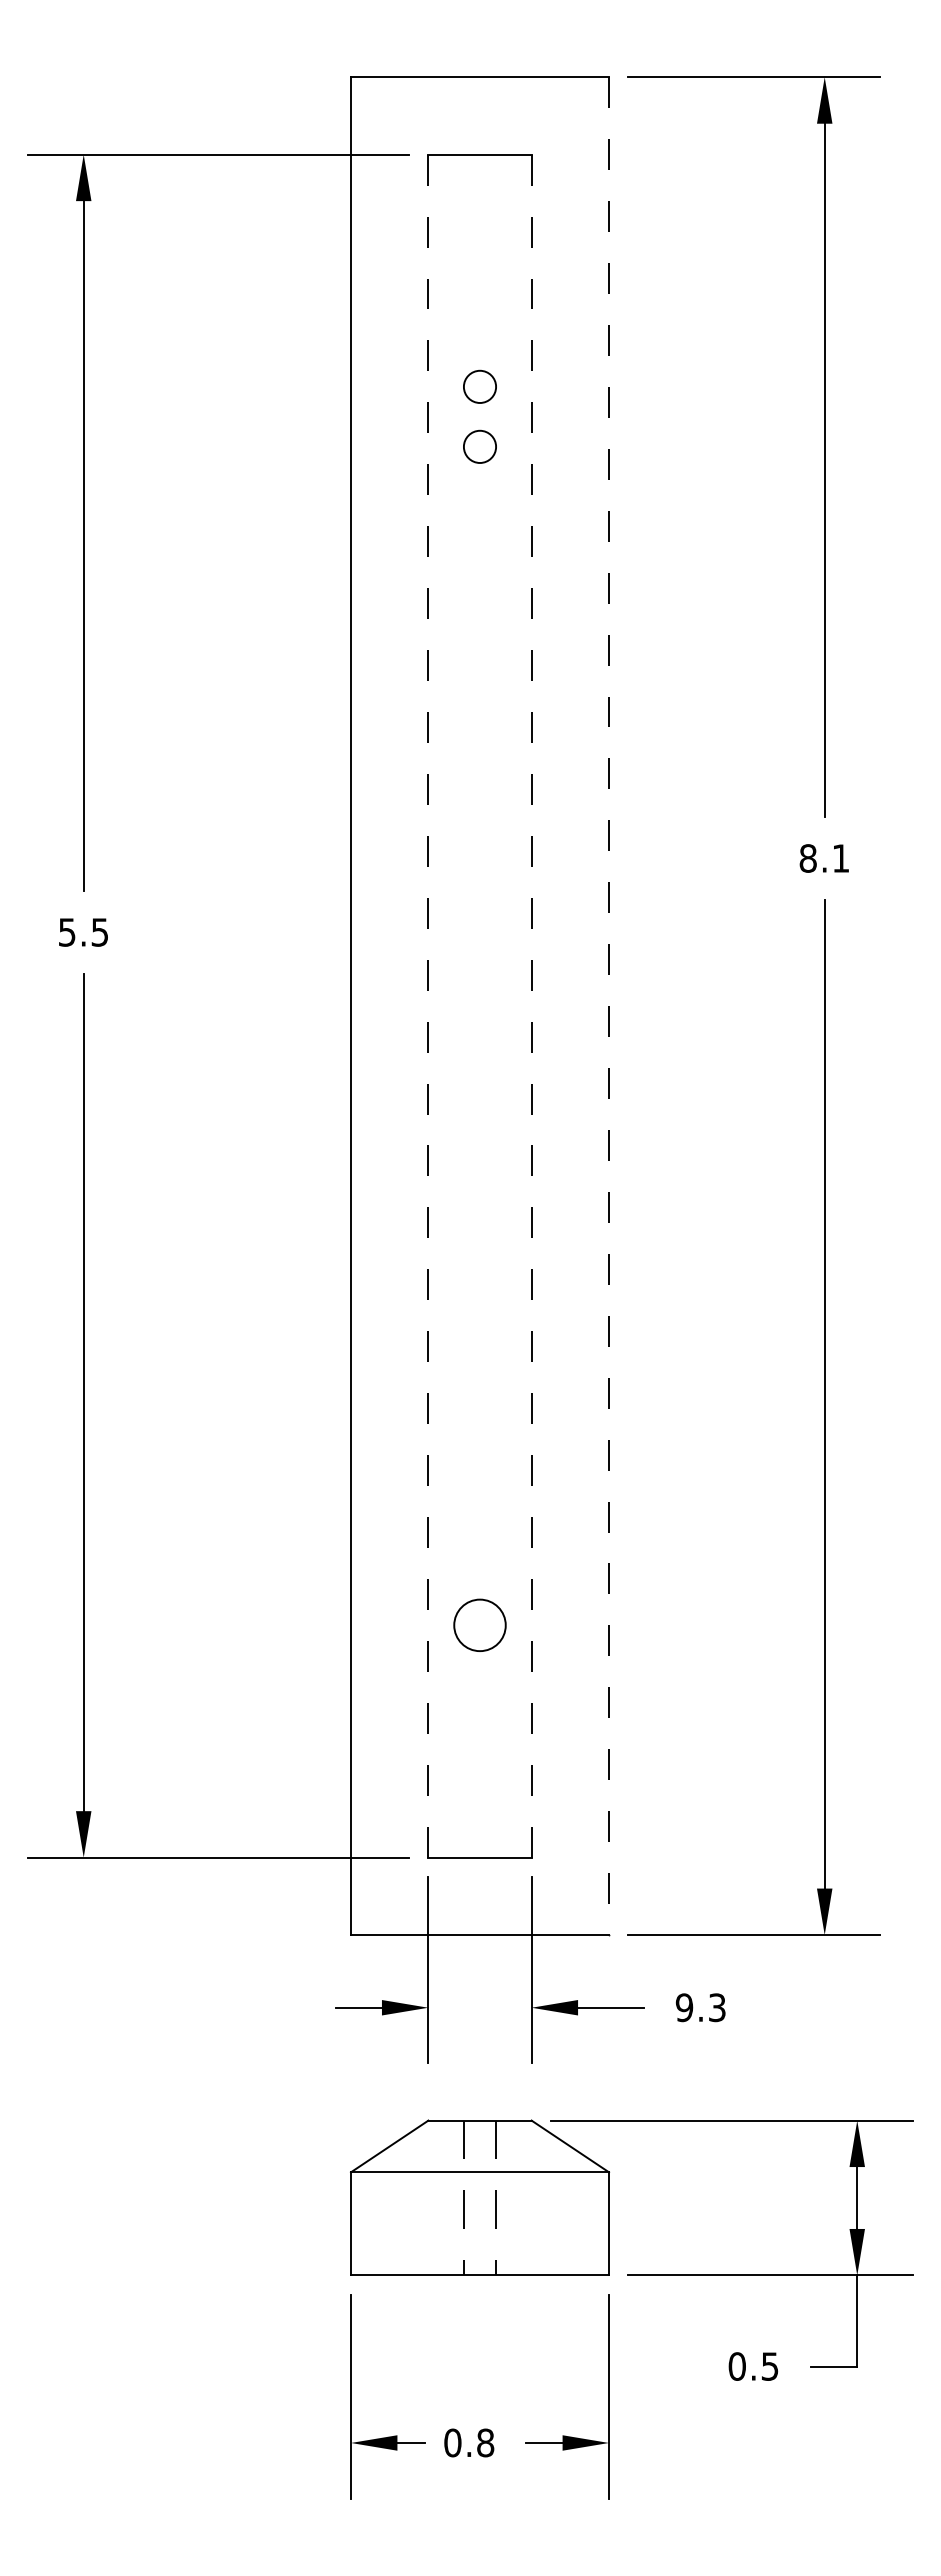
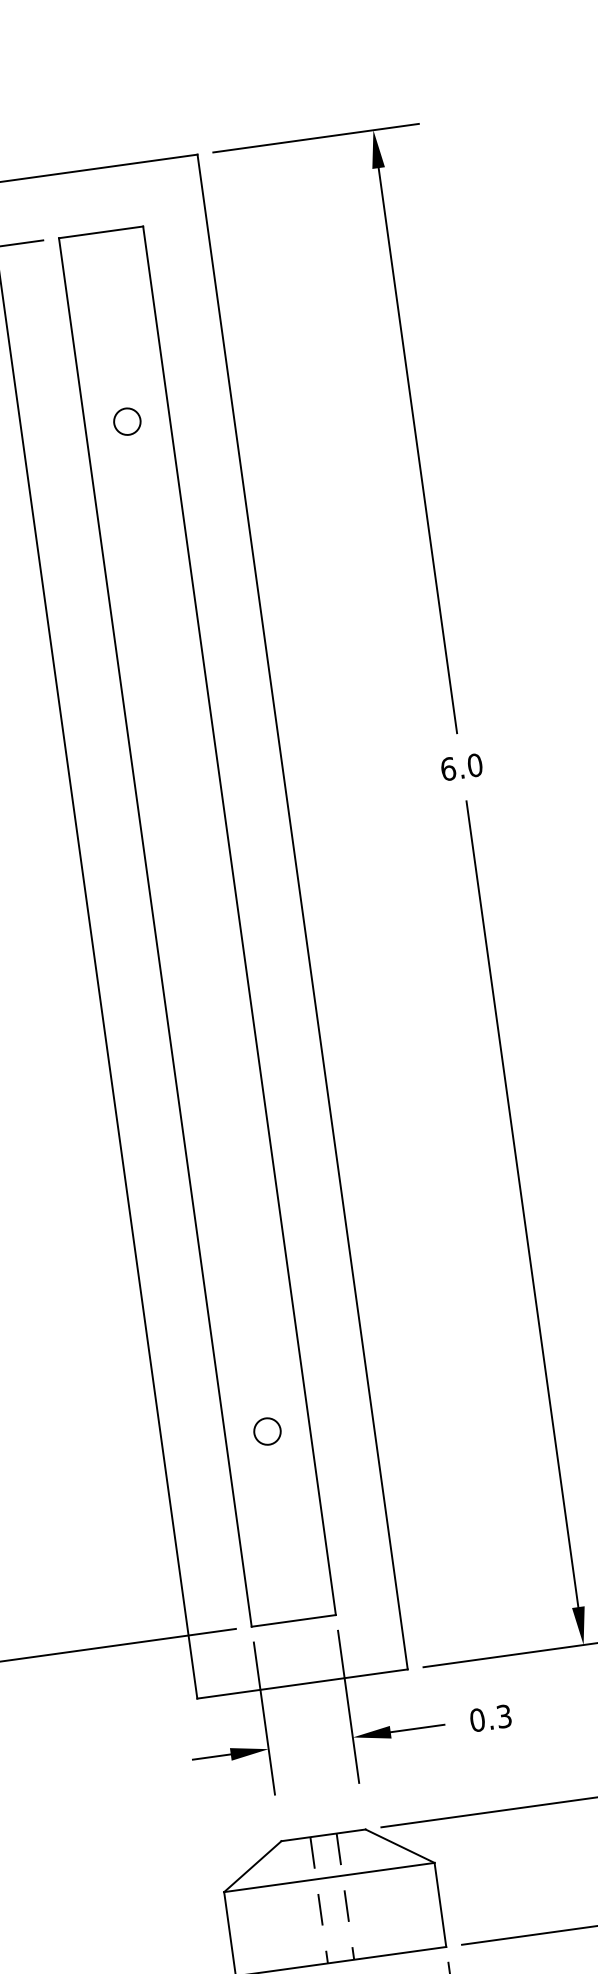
circle: (479, 446) -> (133, 470), removed
text: (824, 858) -> (461, 767), 8.1 -> 6.0
line: (428, 1006) -> (155, 932), dashed -> solid
line: (531, 1006) -> (239, 921), dashed -> solid
line: (609, 1006) -> (303, 912), dashed -> solid
circle: (479, 1625) -> (267, 1431), size x0.62
text: (684, 2007) -> (477, 1719), 9.3 -> 0.3

